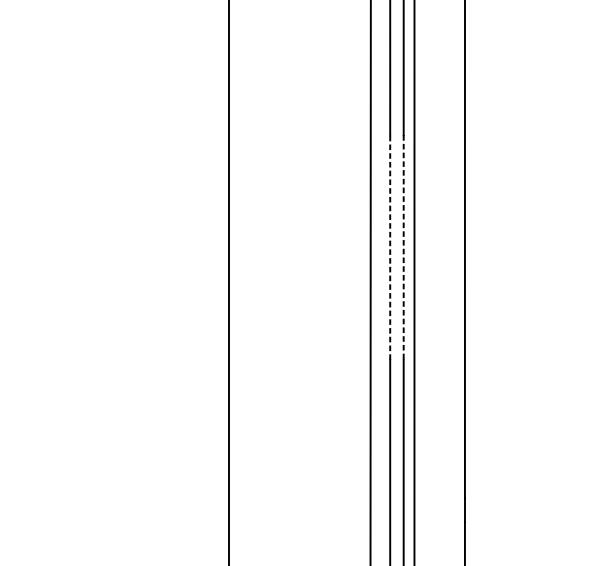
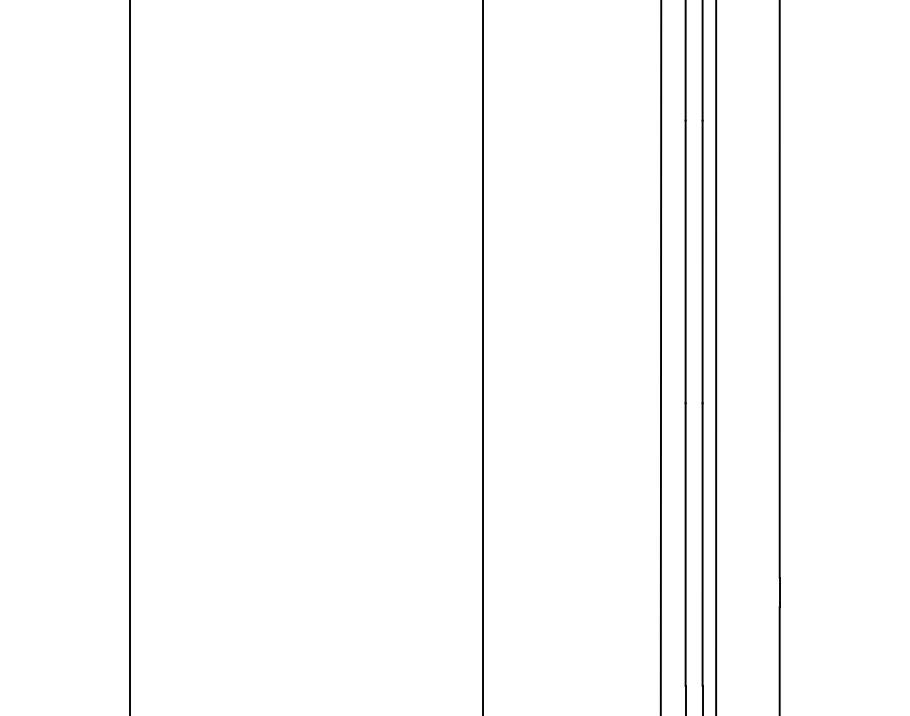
line: (390, 247) -> (685, 261), dashed -> solid
line: (403, 247) -> (702, 262), dashed -> solid

